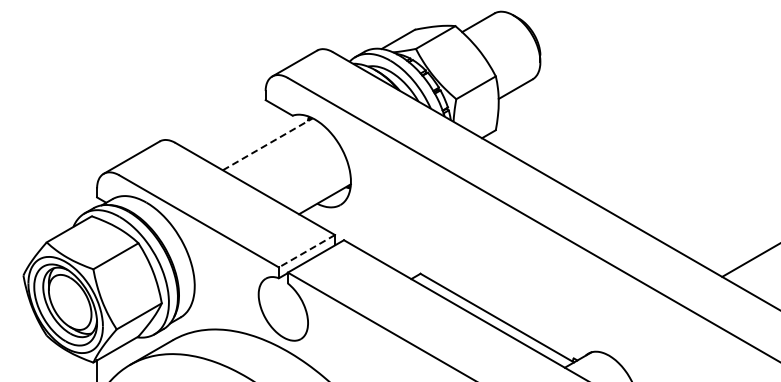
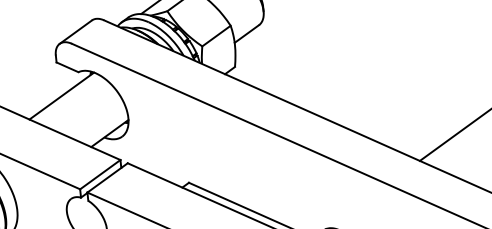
line: (267, 144) -> (61, 96), dashed -> solid
line: (306, 251) -> (99, 174), dashed -> solid

